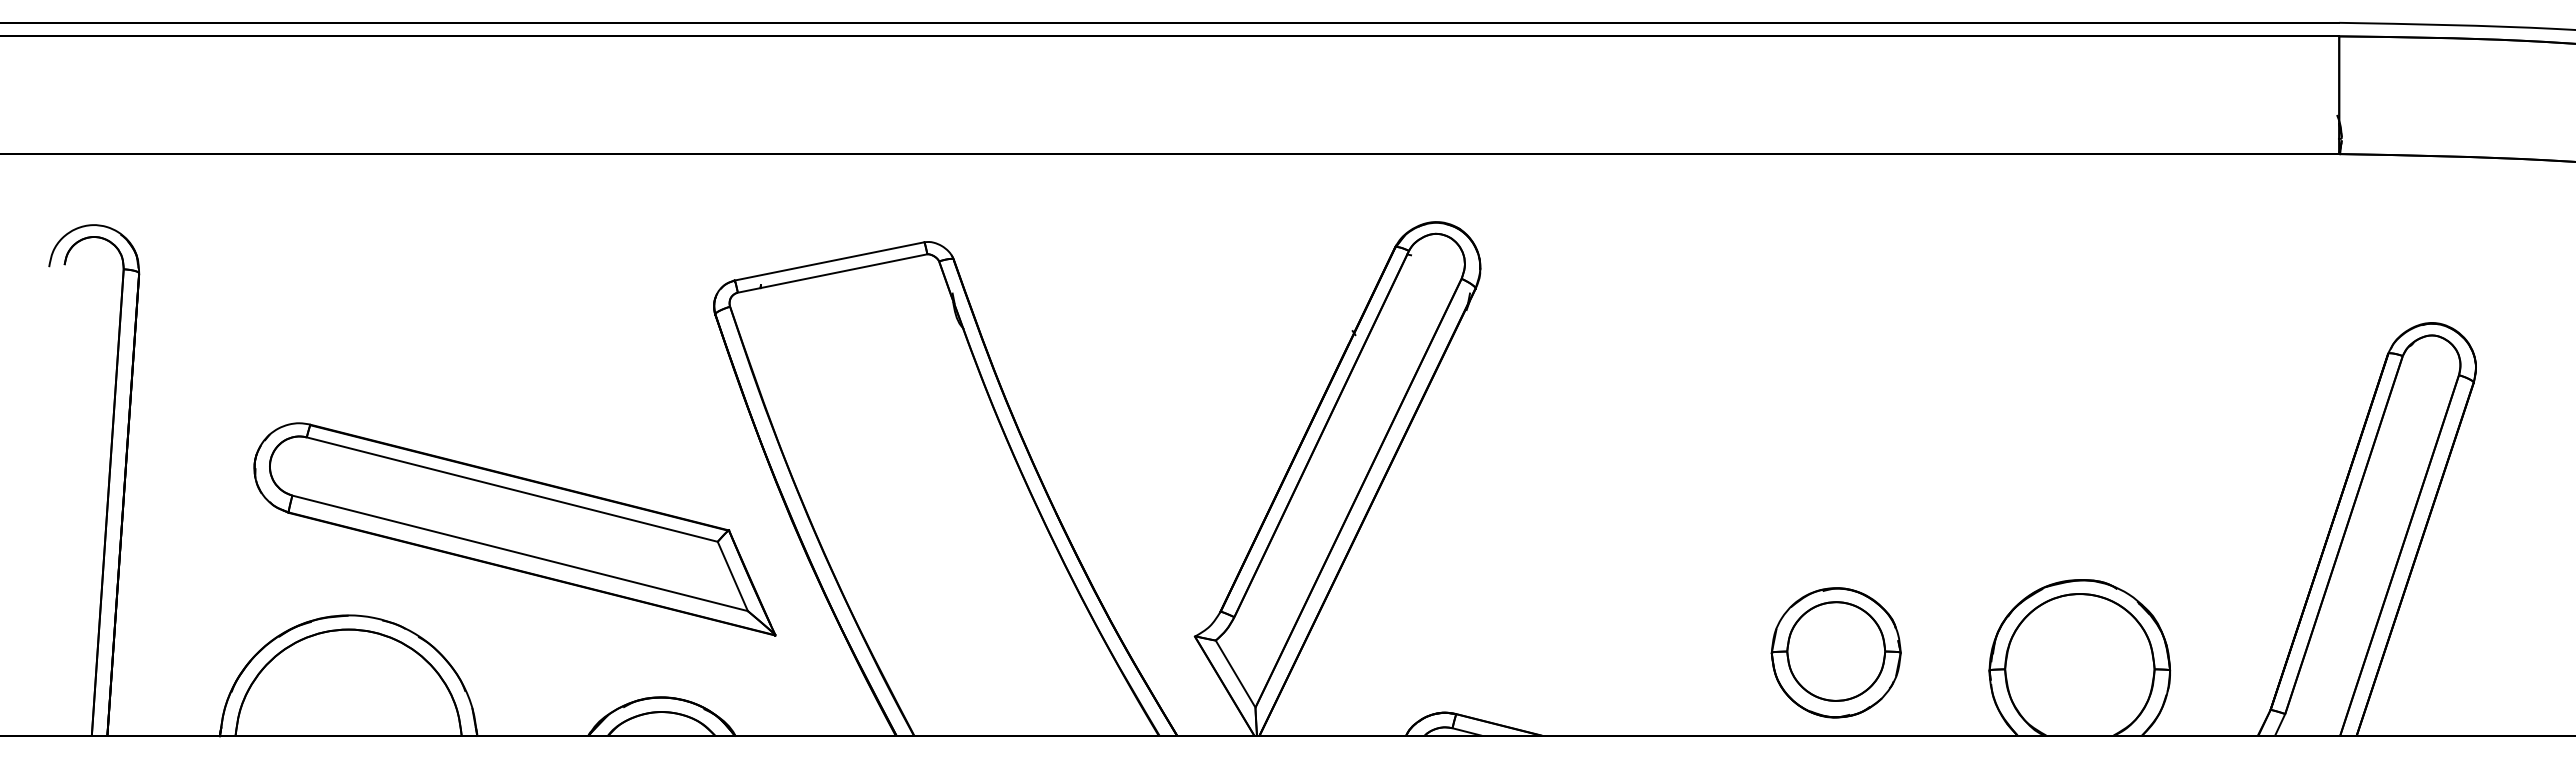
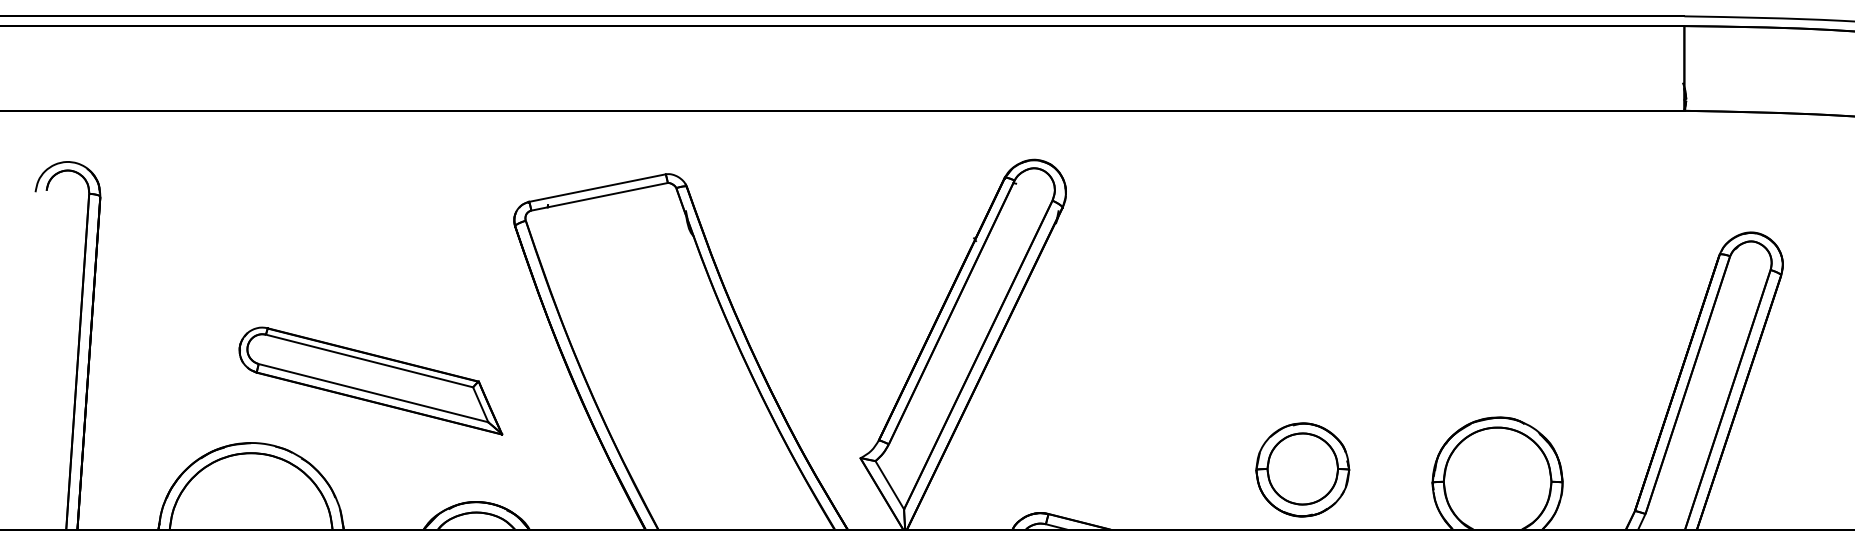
part: (514, 529) -> (370, 381), size x0.7
part: (1835, 652) -> (1302, 469), moved

